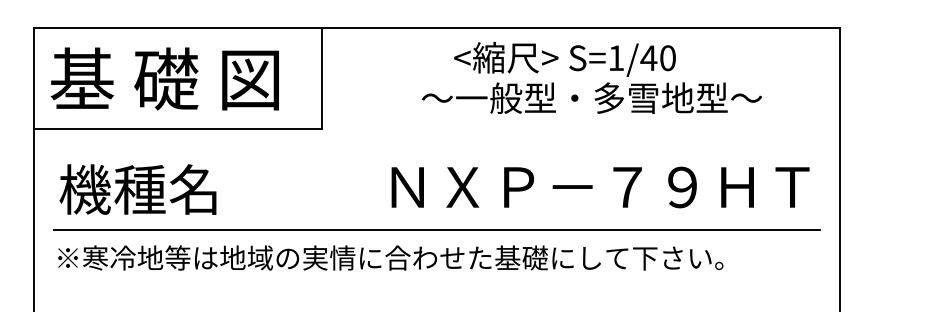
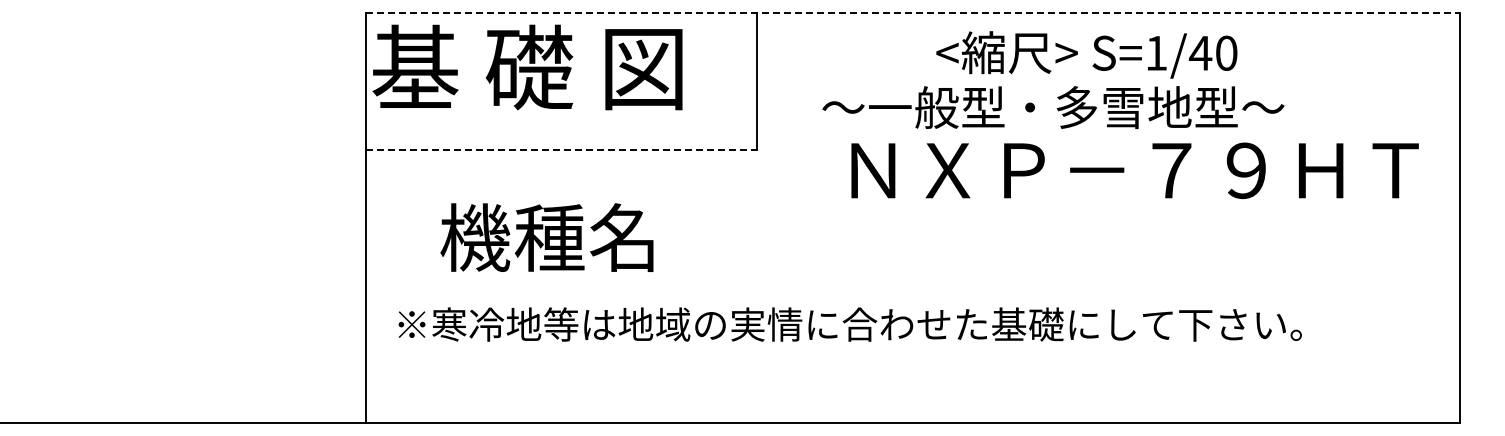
line: (437, 28) -> (913, 12), solid -> dashed
text: (164, 78) -> (527, 67), moved
text: (592, 98) -> (1053, 107), moved
line: (178, 129) -> (561, 149), solid -> dashed
text: (600, 187) -> (1134, 170), moved
text: (137, 189) -> (546, 237), moved
line: (436, 229) -> (912, 286), removed

